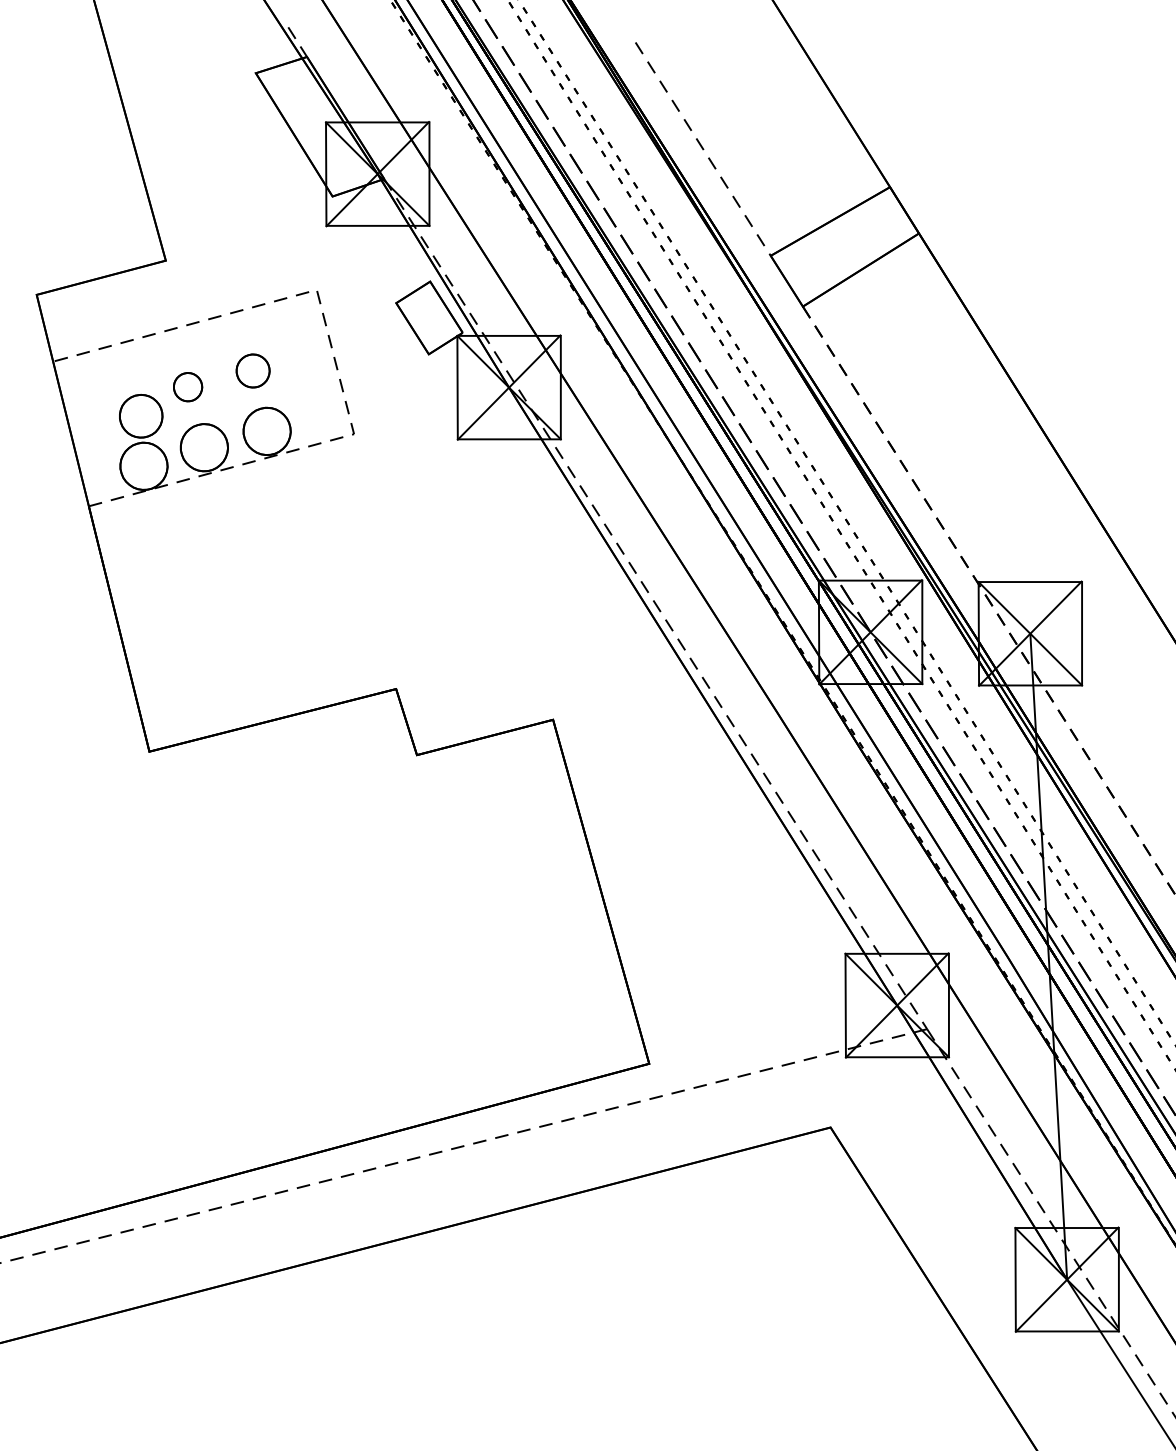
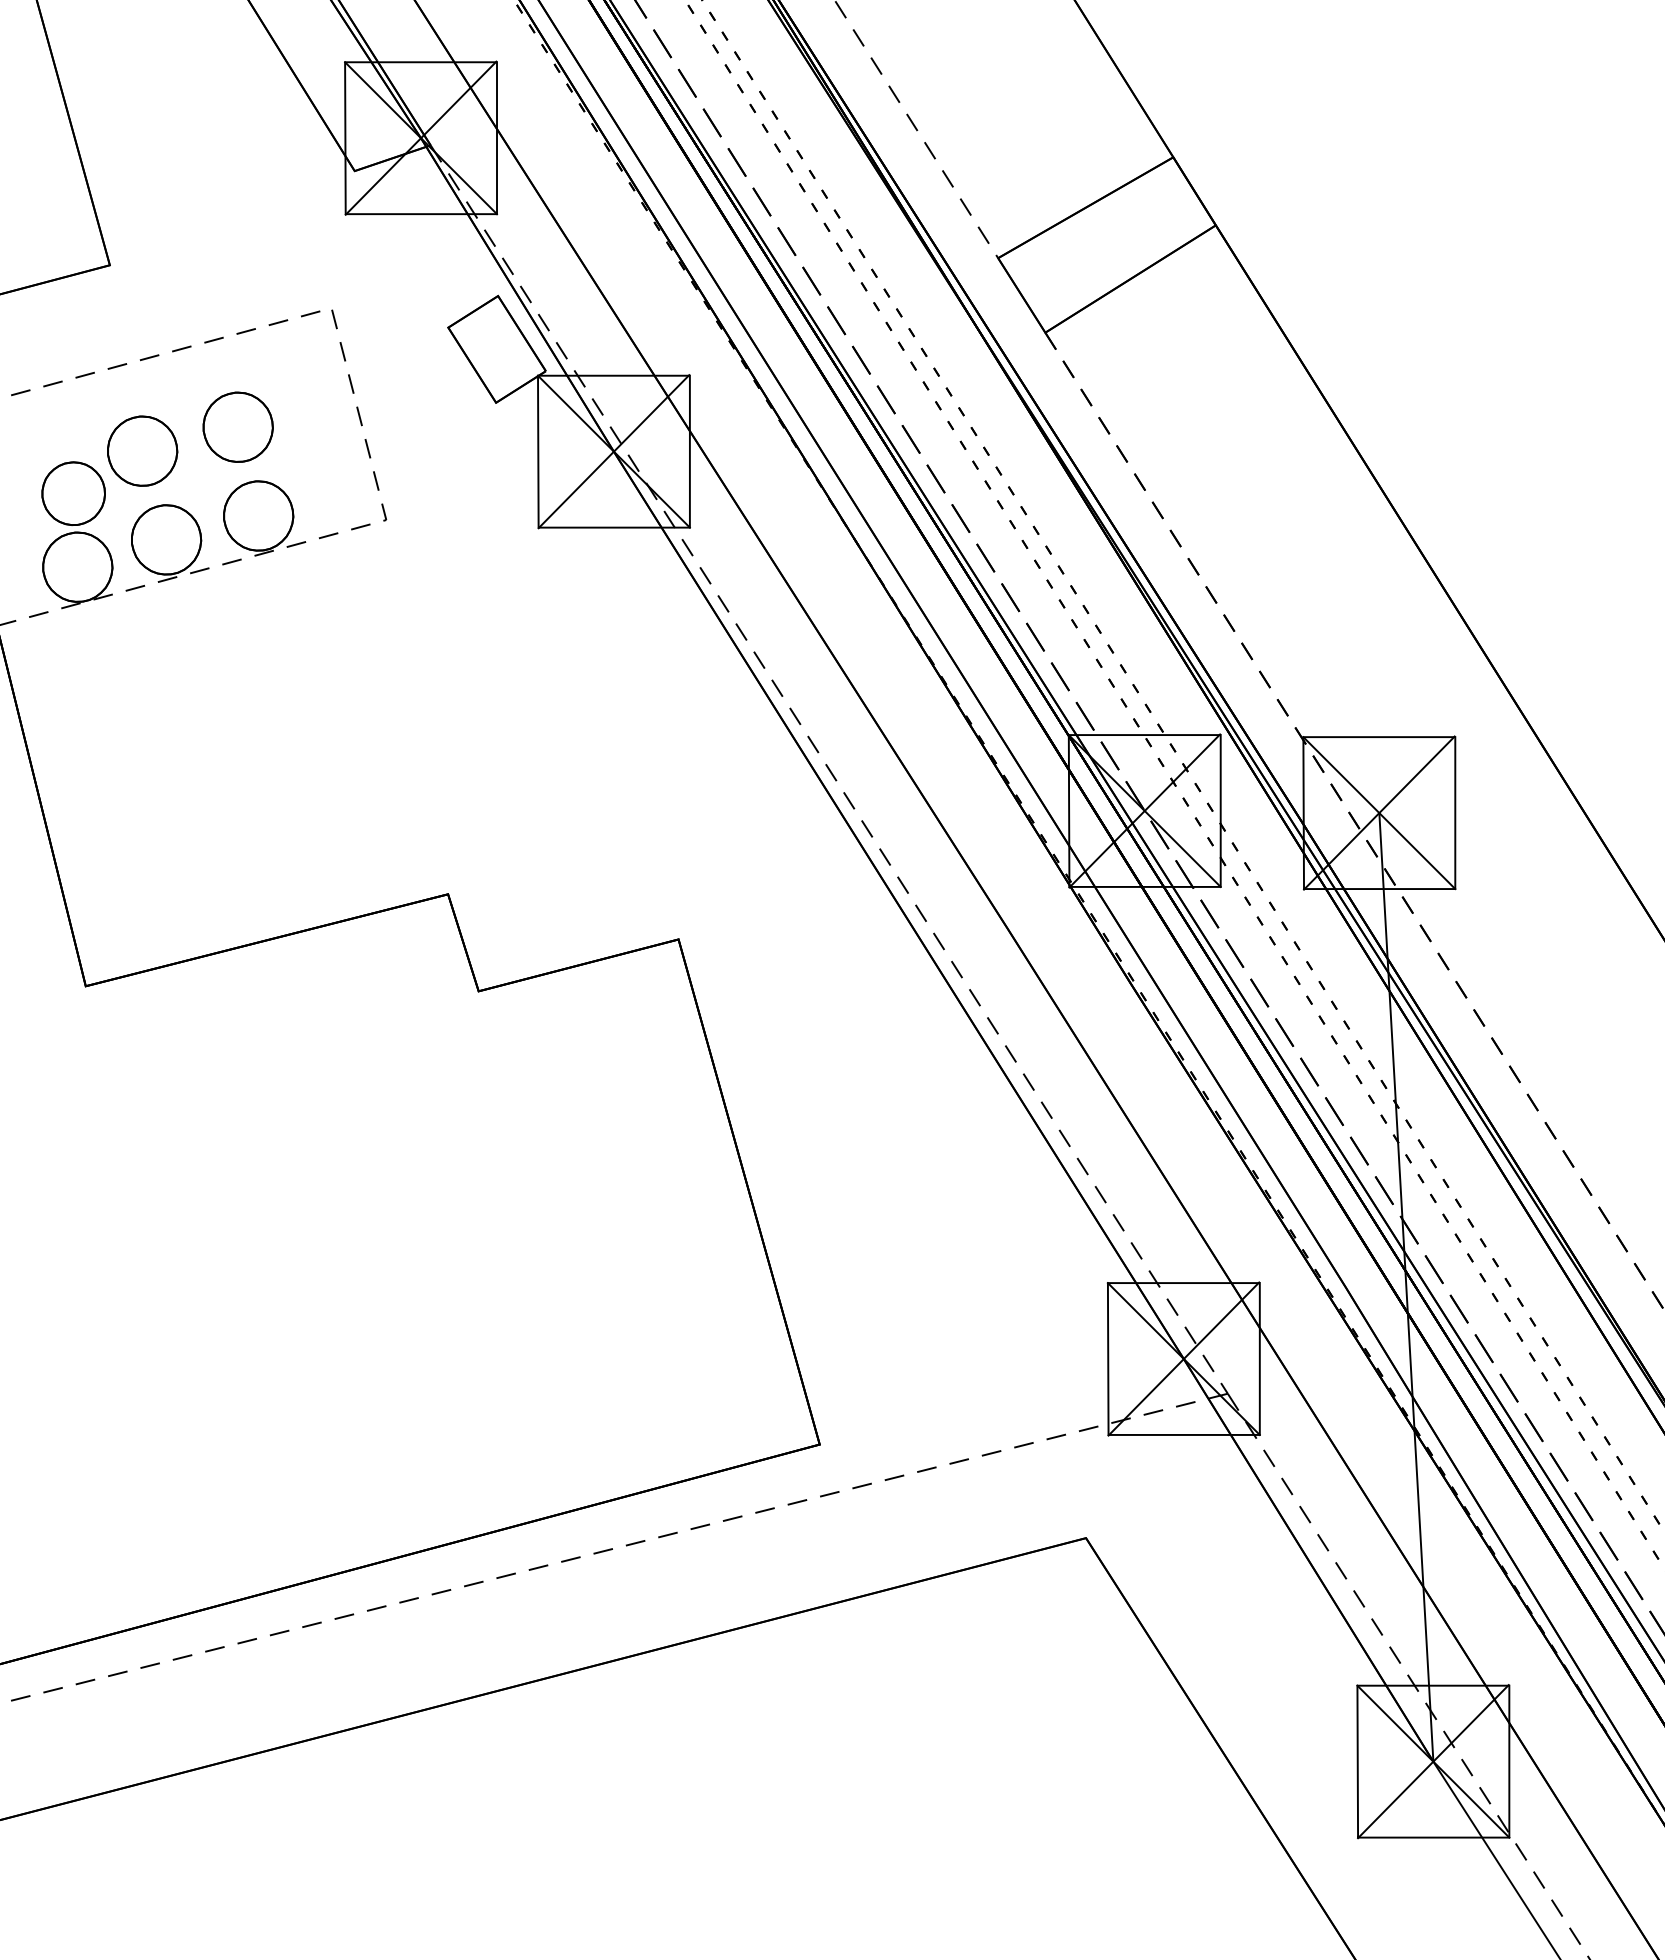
part: (252, 370) -> (237, 426), size x1.43
part: (187, 386) -> (141, 450), size x1.67

